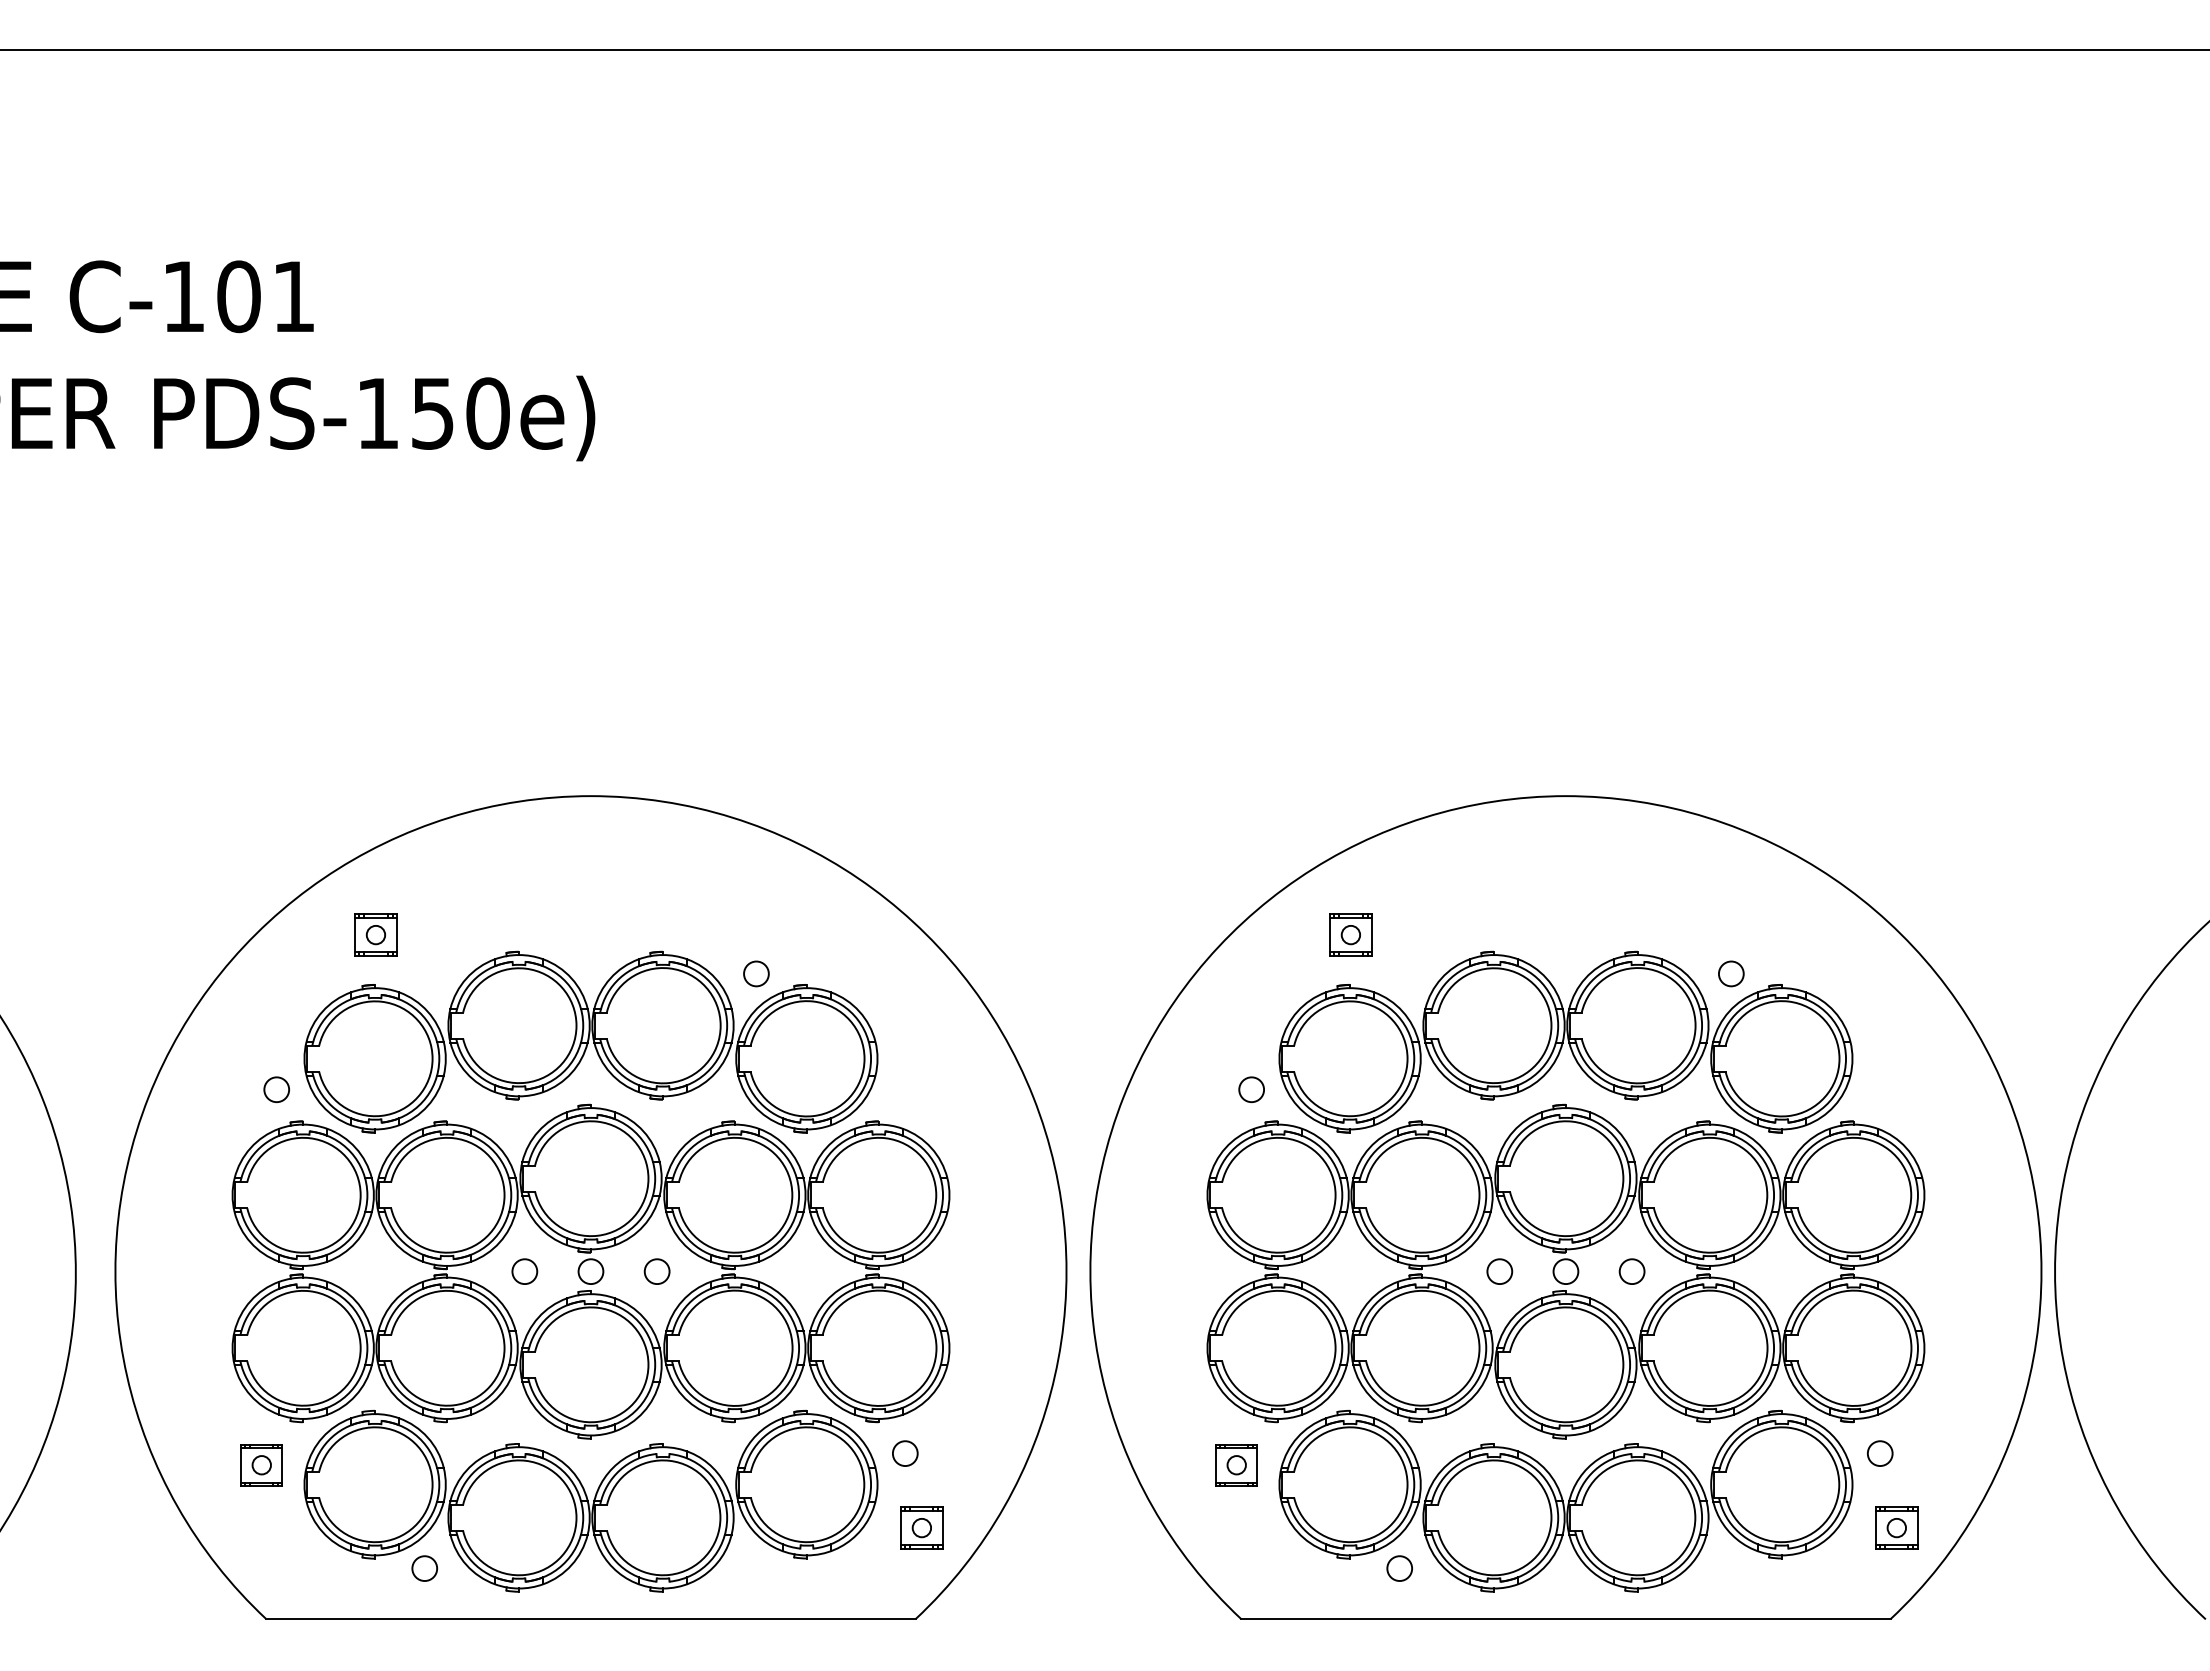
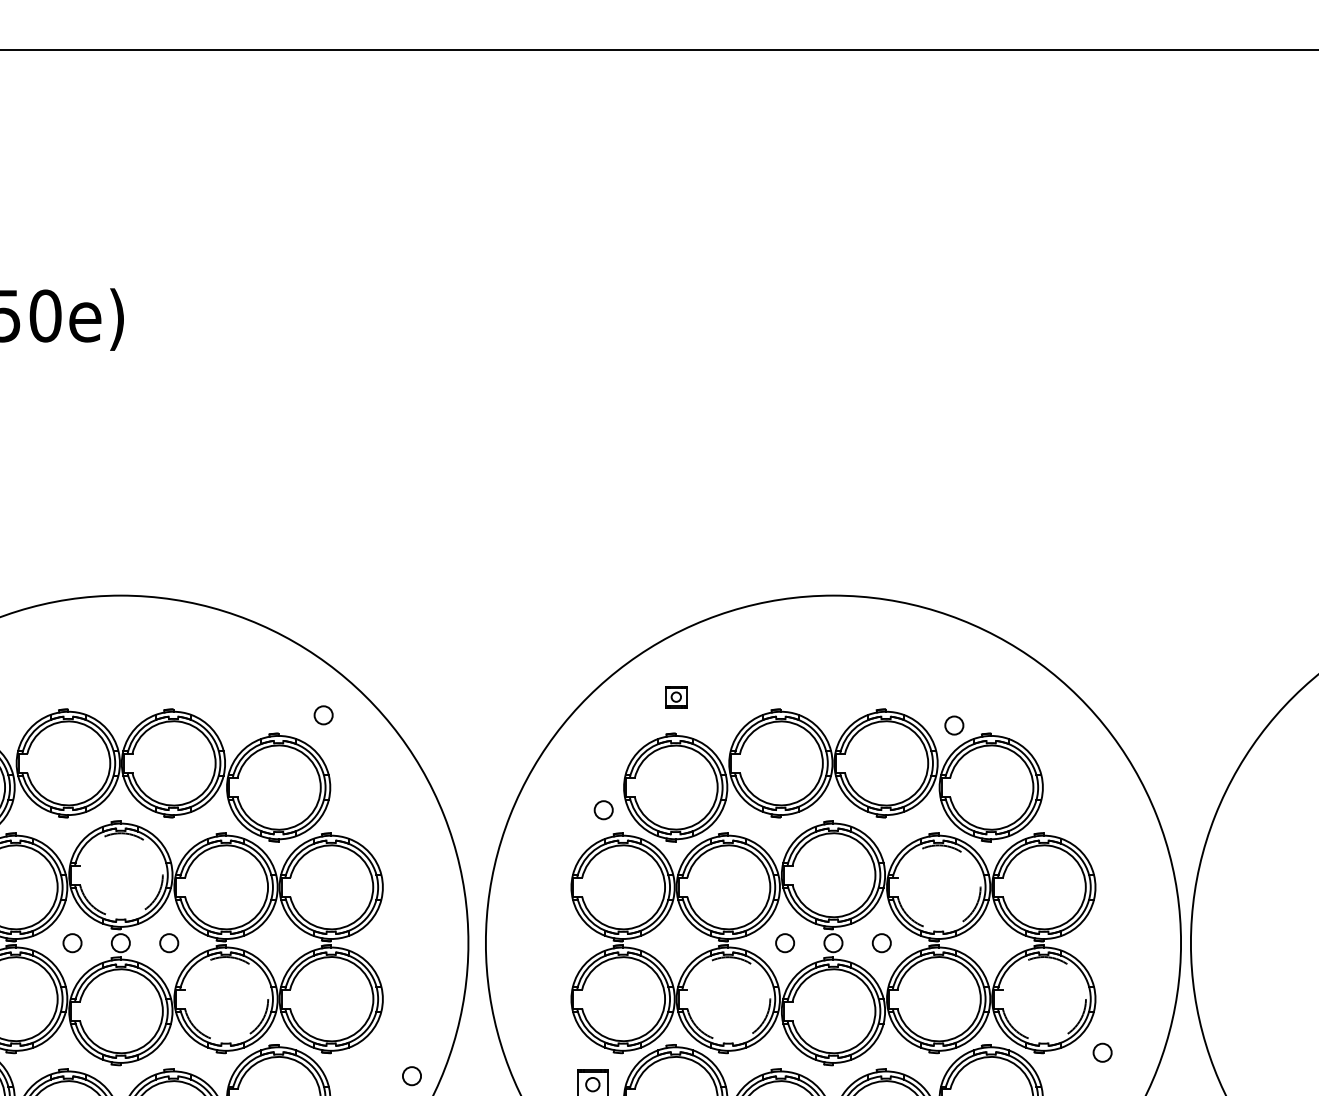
part: (1350, 934) -> (675, 696), size x0.7
circle: (756, 973) -> (323, 715), moved
arc: (648, 1178) -> (162, 875), solid -> dashed
arc: (1767, 1195) -> (980, 887), solid -> dashed
arc: (792, 1348) -> (268, 999), solid -> dashed
arc: (1479, 1348) -> (770, 999), solid -> dashed
arc: (1911, 1348) -> (1086, 999), solid -> dashed
circle: (905, 1453) -> (412, 1076), moved
circle: (1880, 1453) -> (1102, 1052), moved

